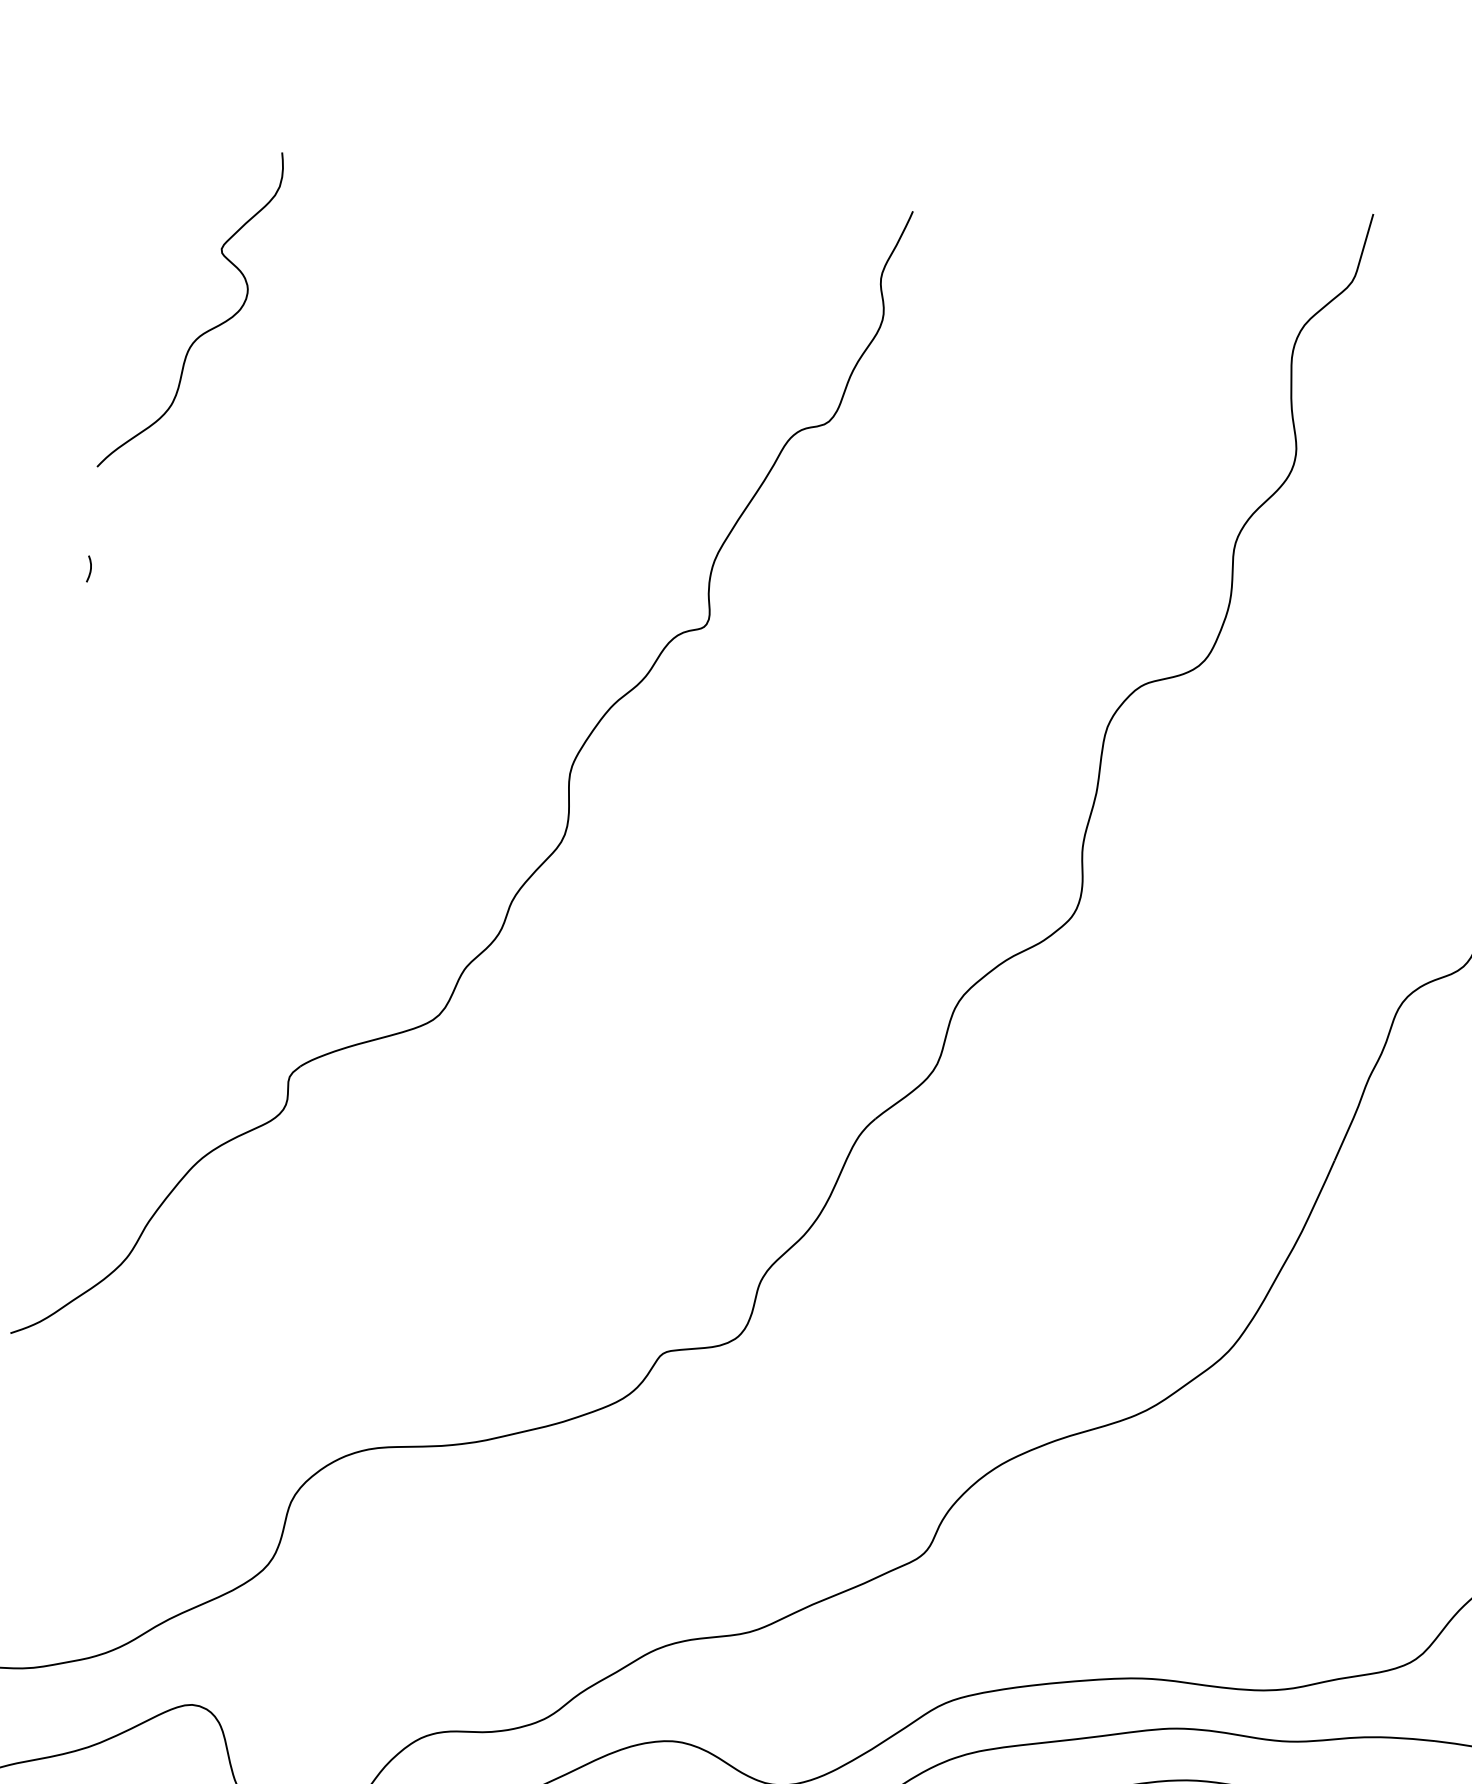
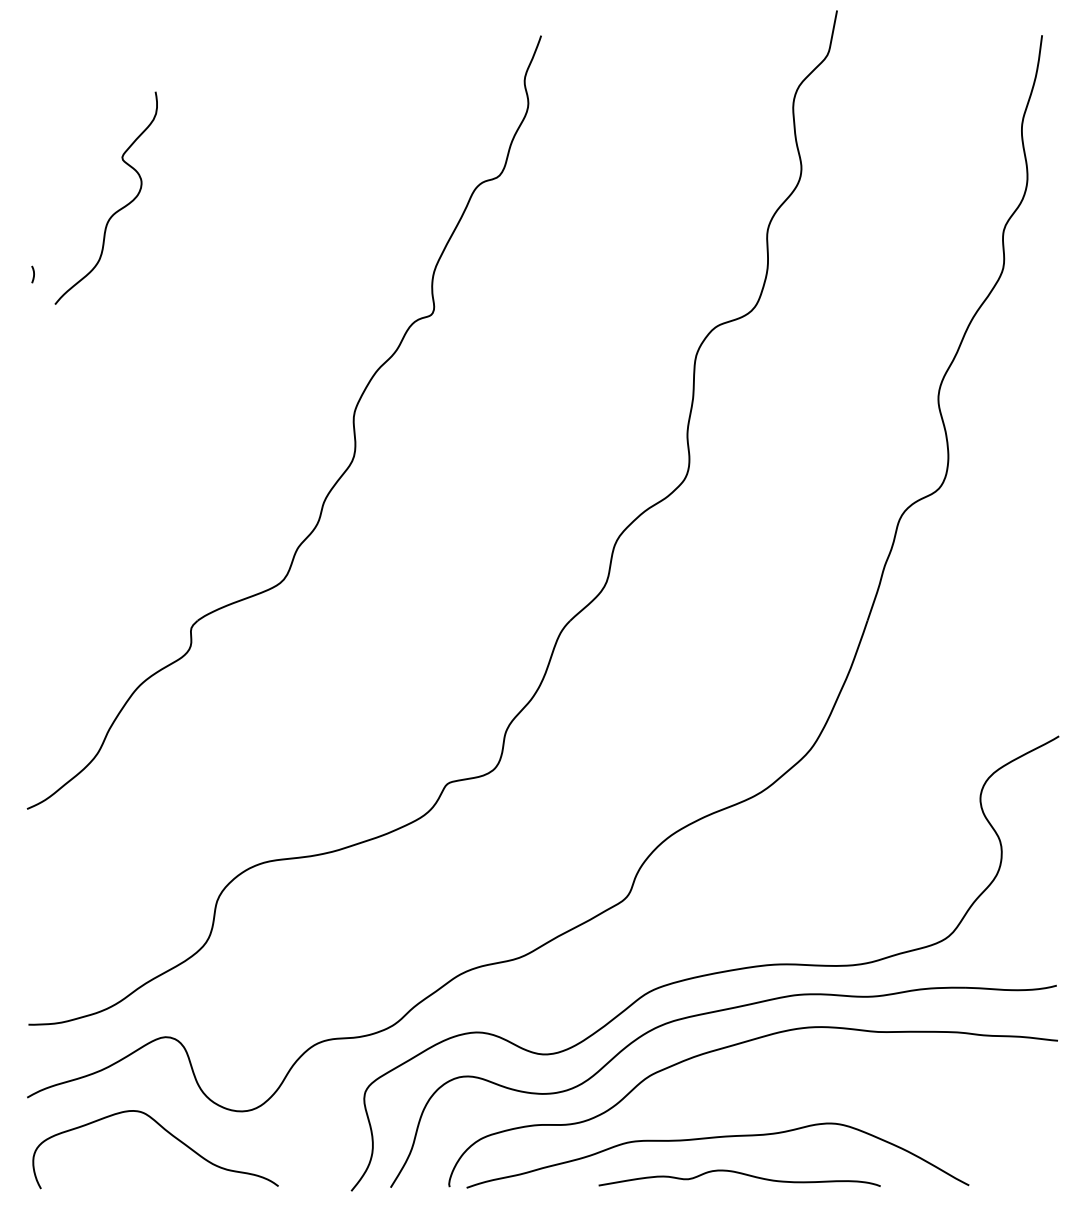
curve: (203, 331) -> (115, 211), moved
curve: (90, 568) -> (33, 274), moved

